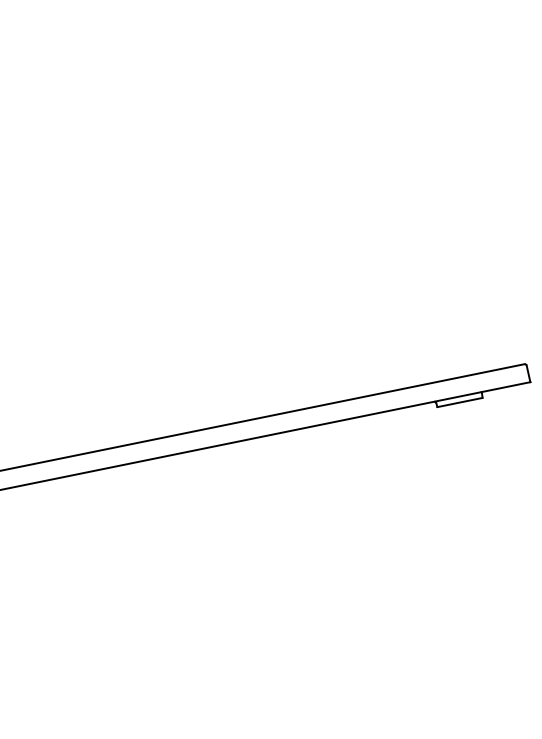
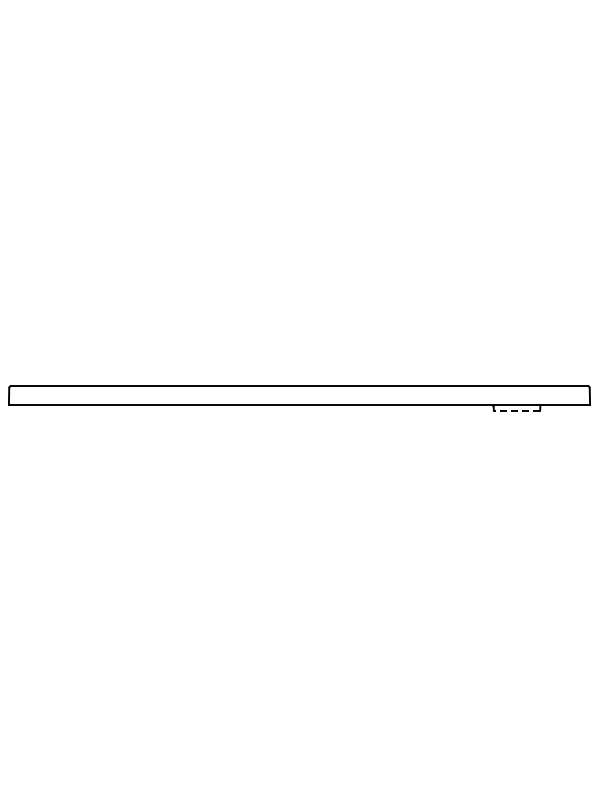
line: (460, 402) -> (517, 410), solid -> dashed

